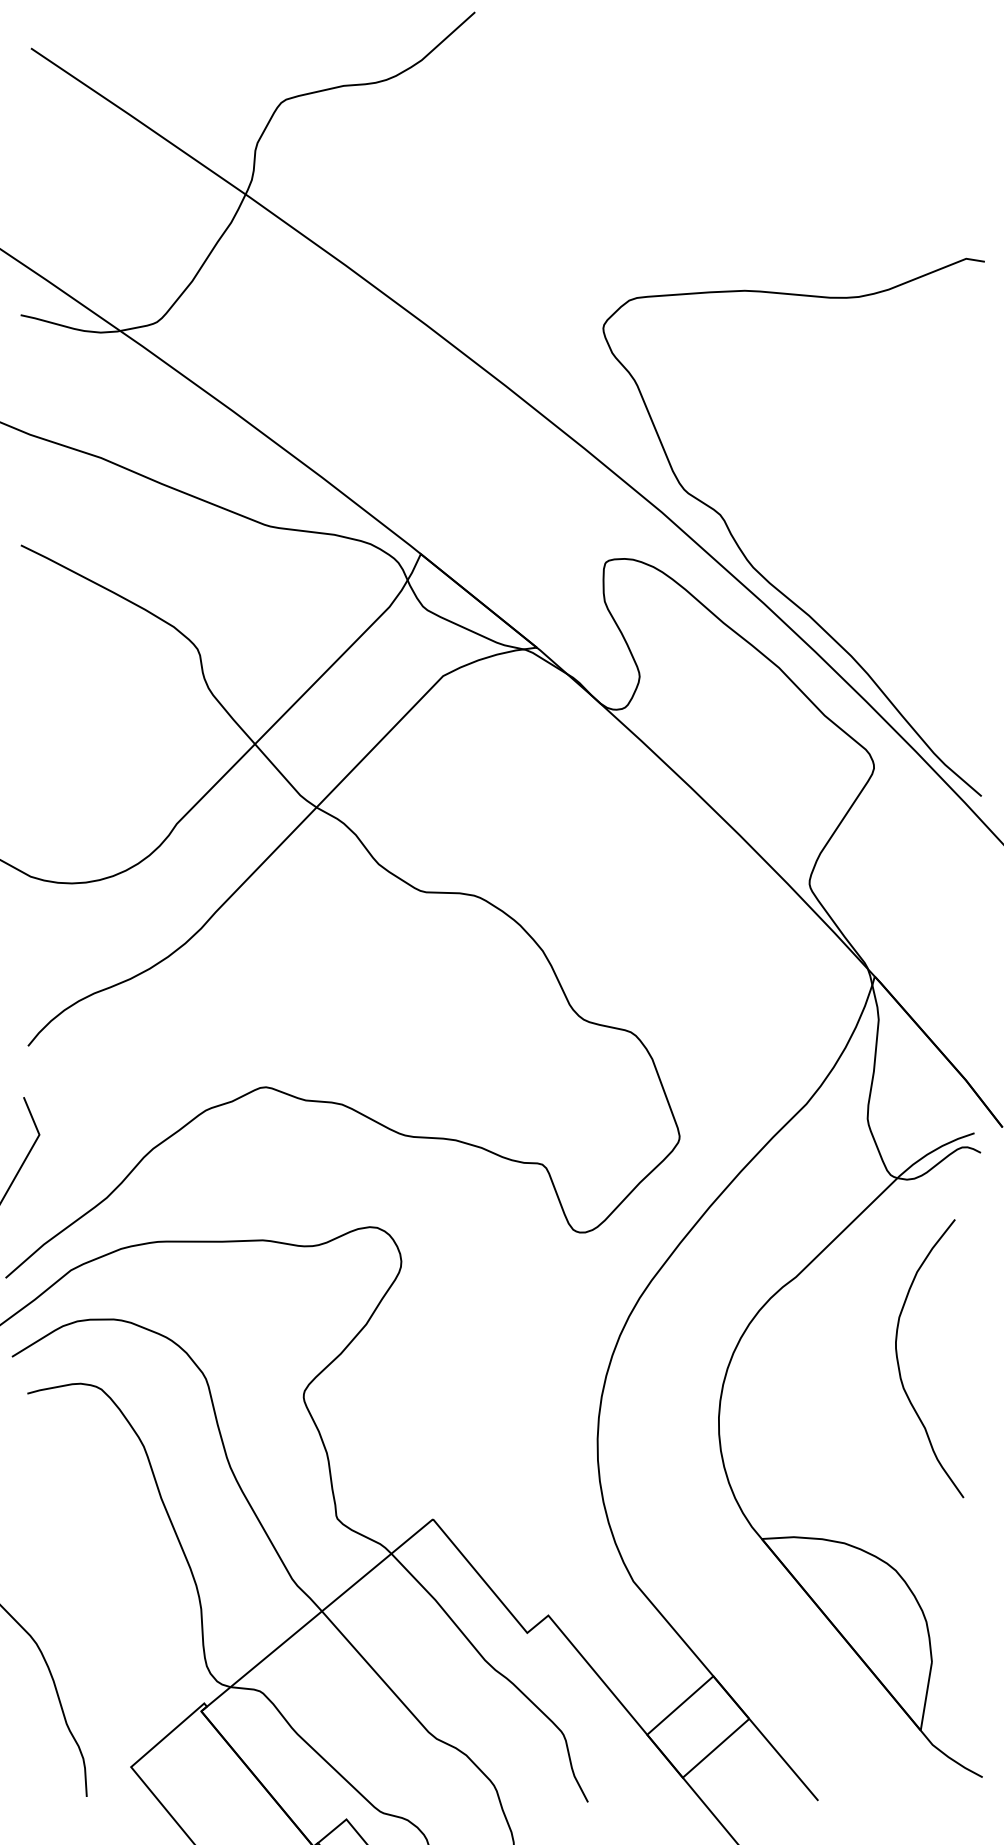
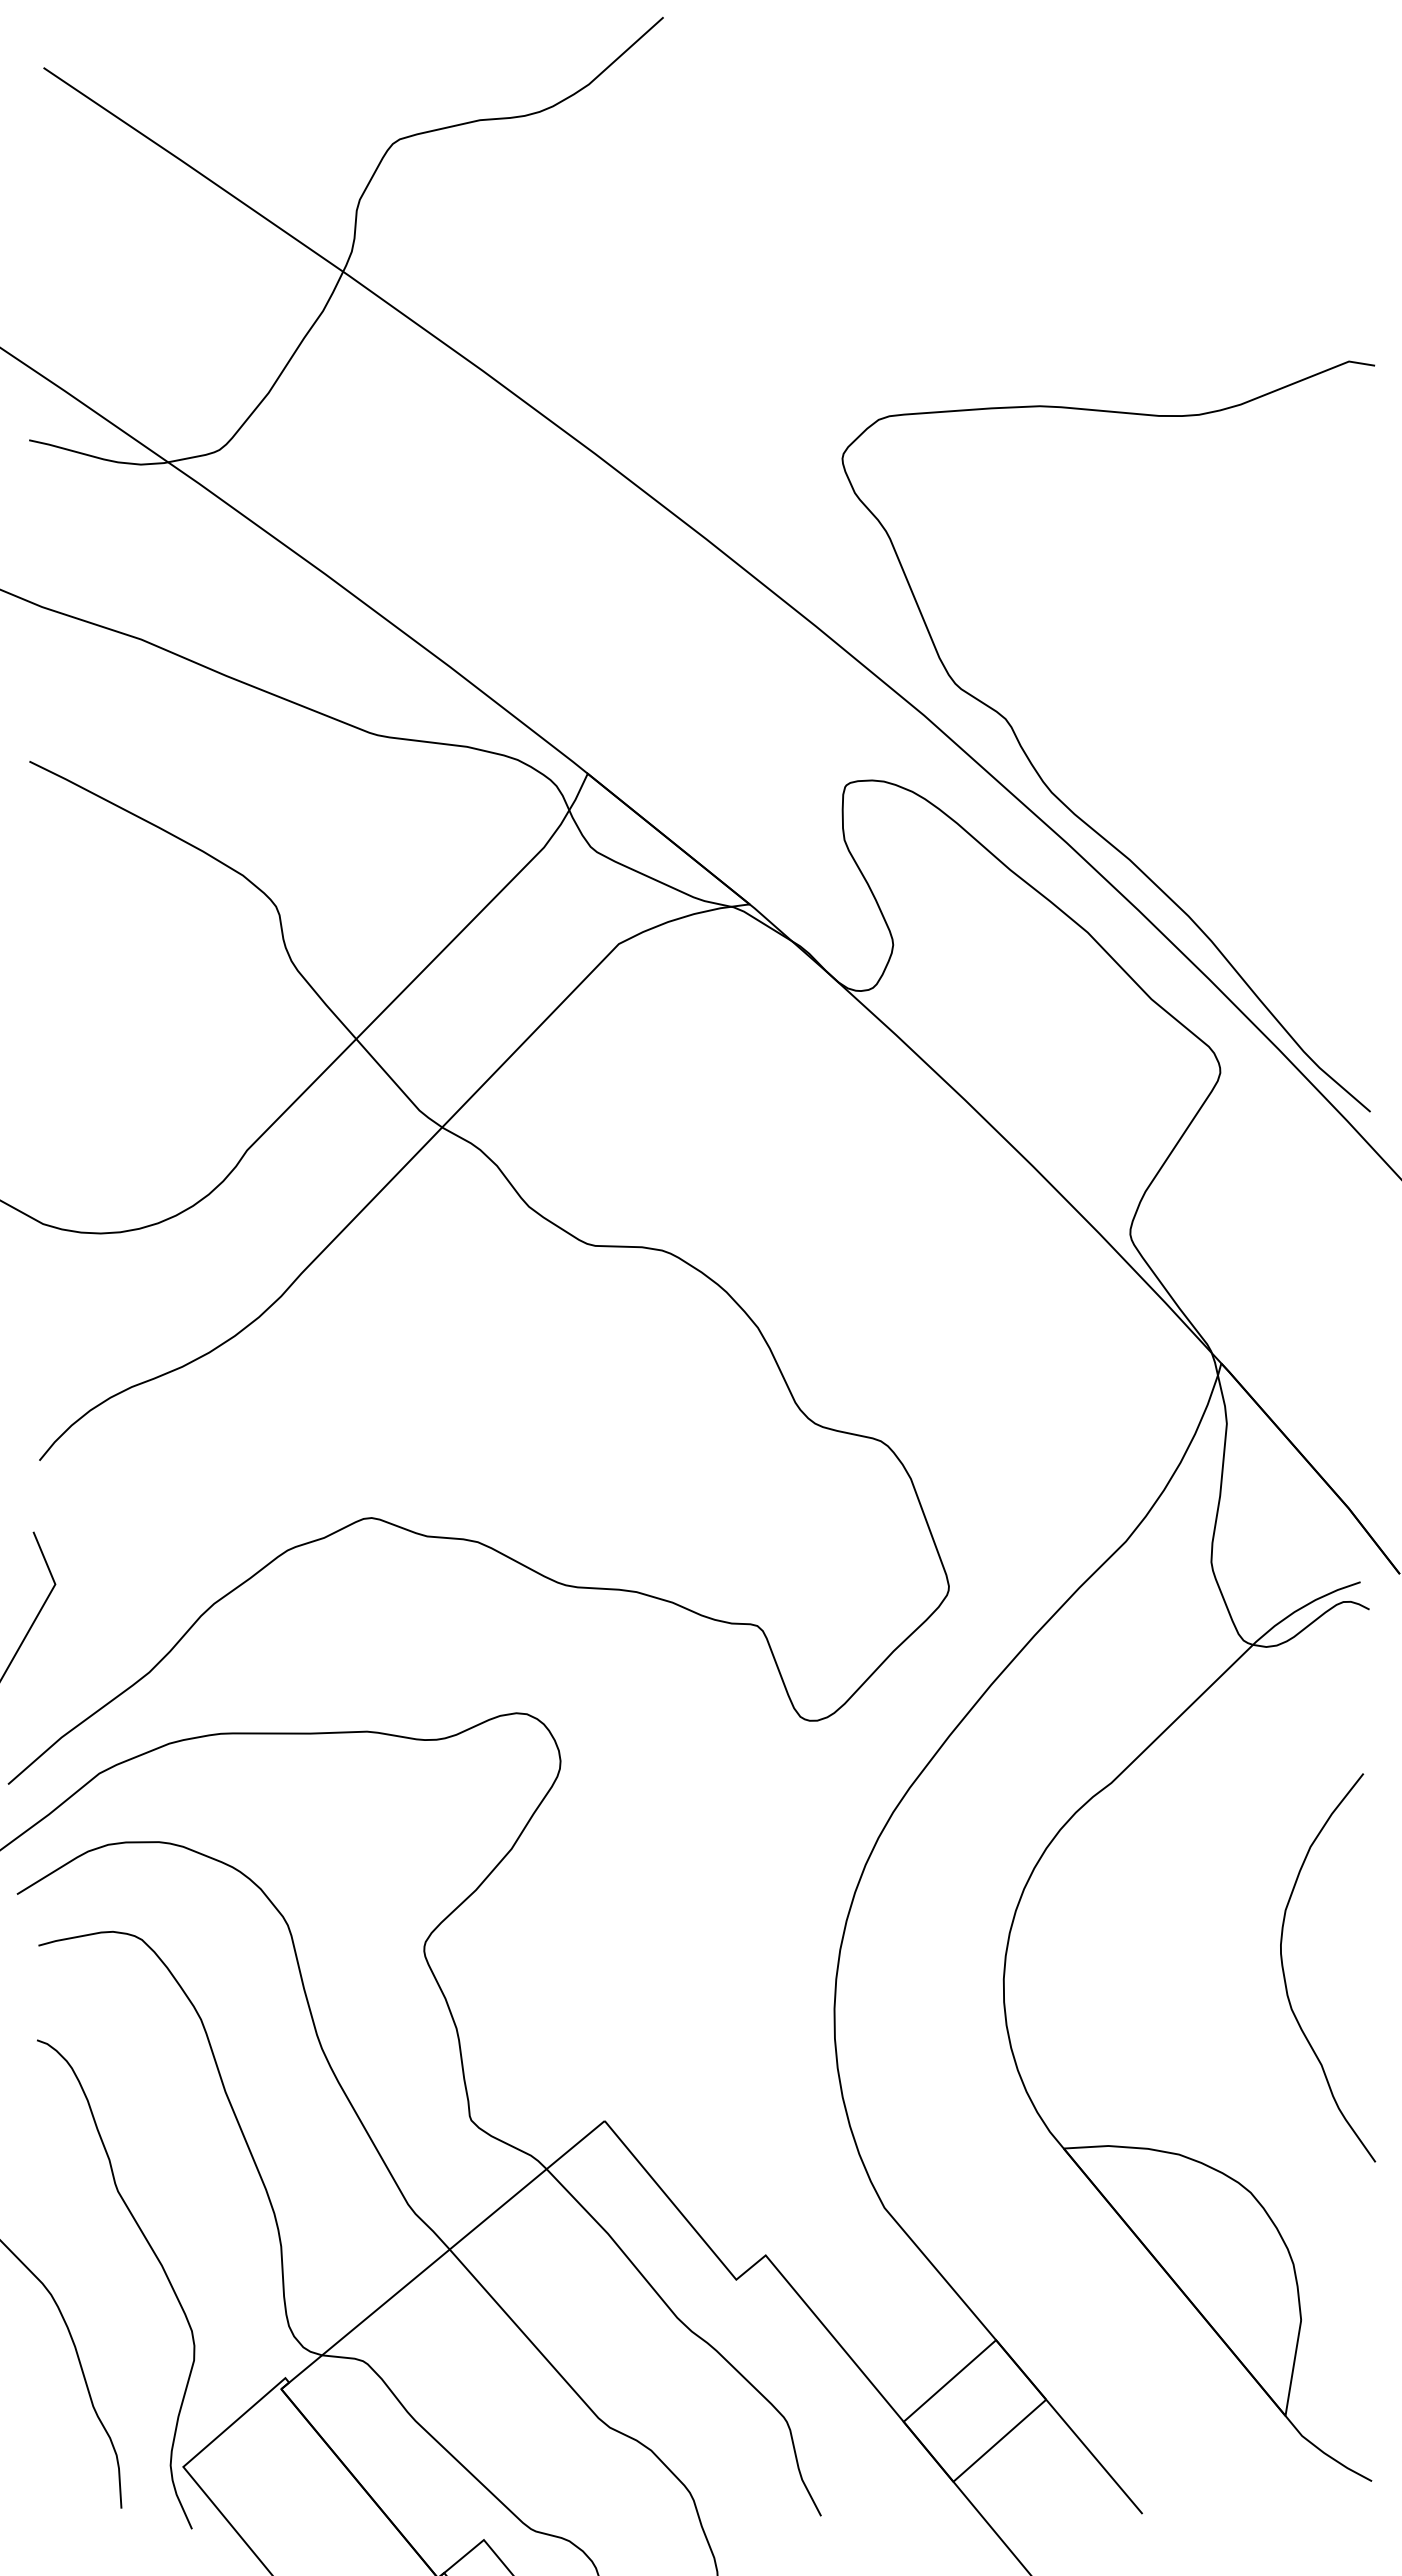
curve: (899, 1364) -> (1285, 1976), moved
curve: (112, 1619) -> (157, 2260), added

